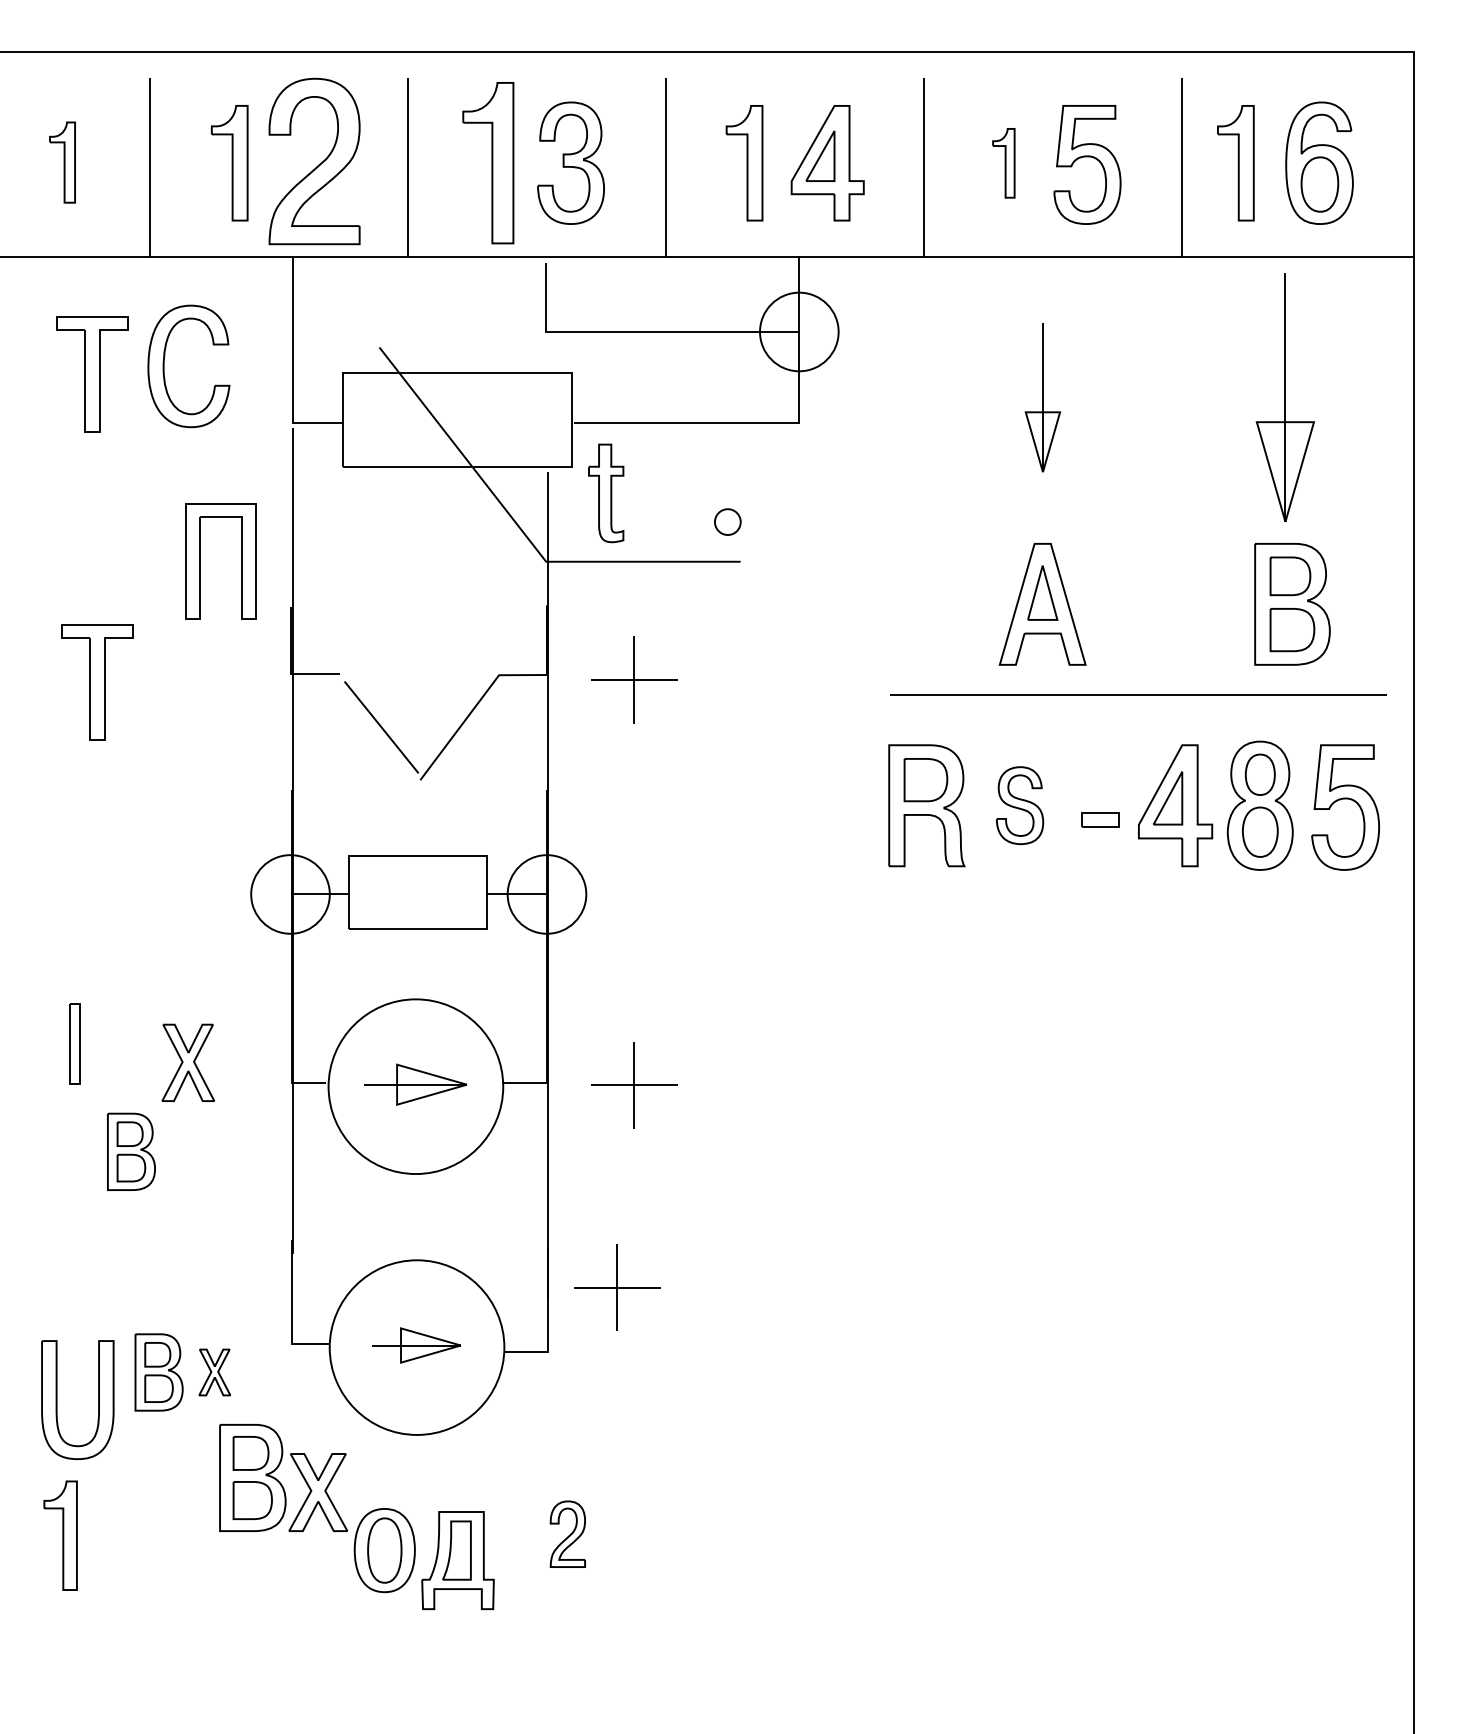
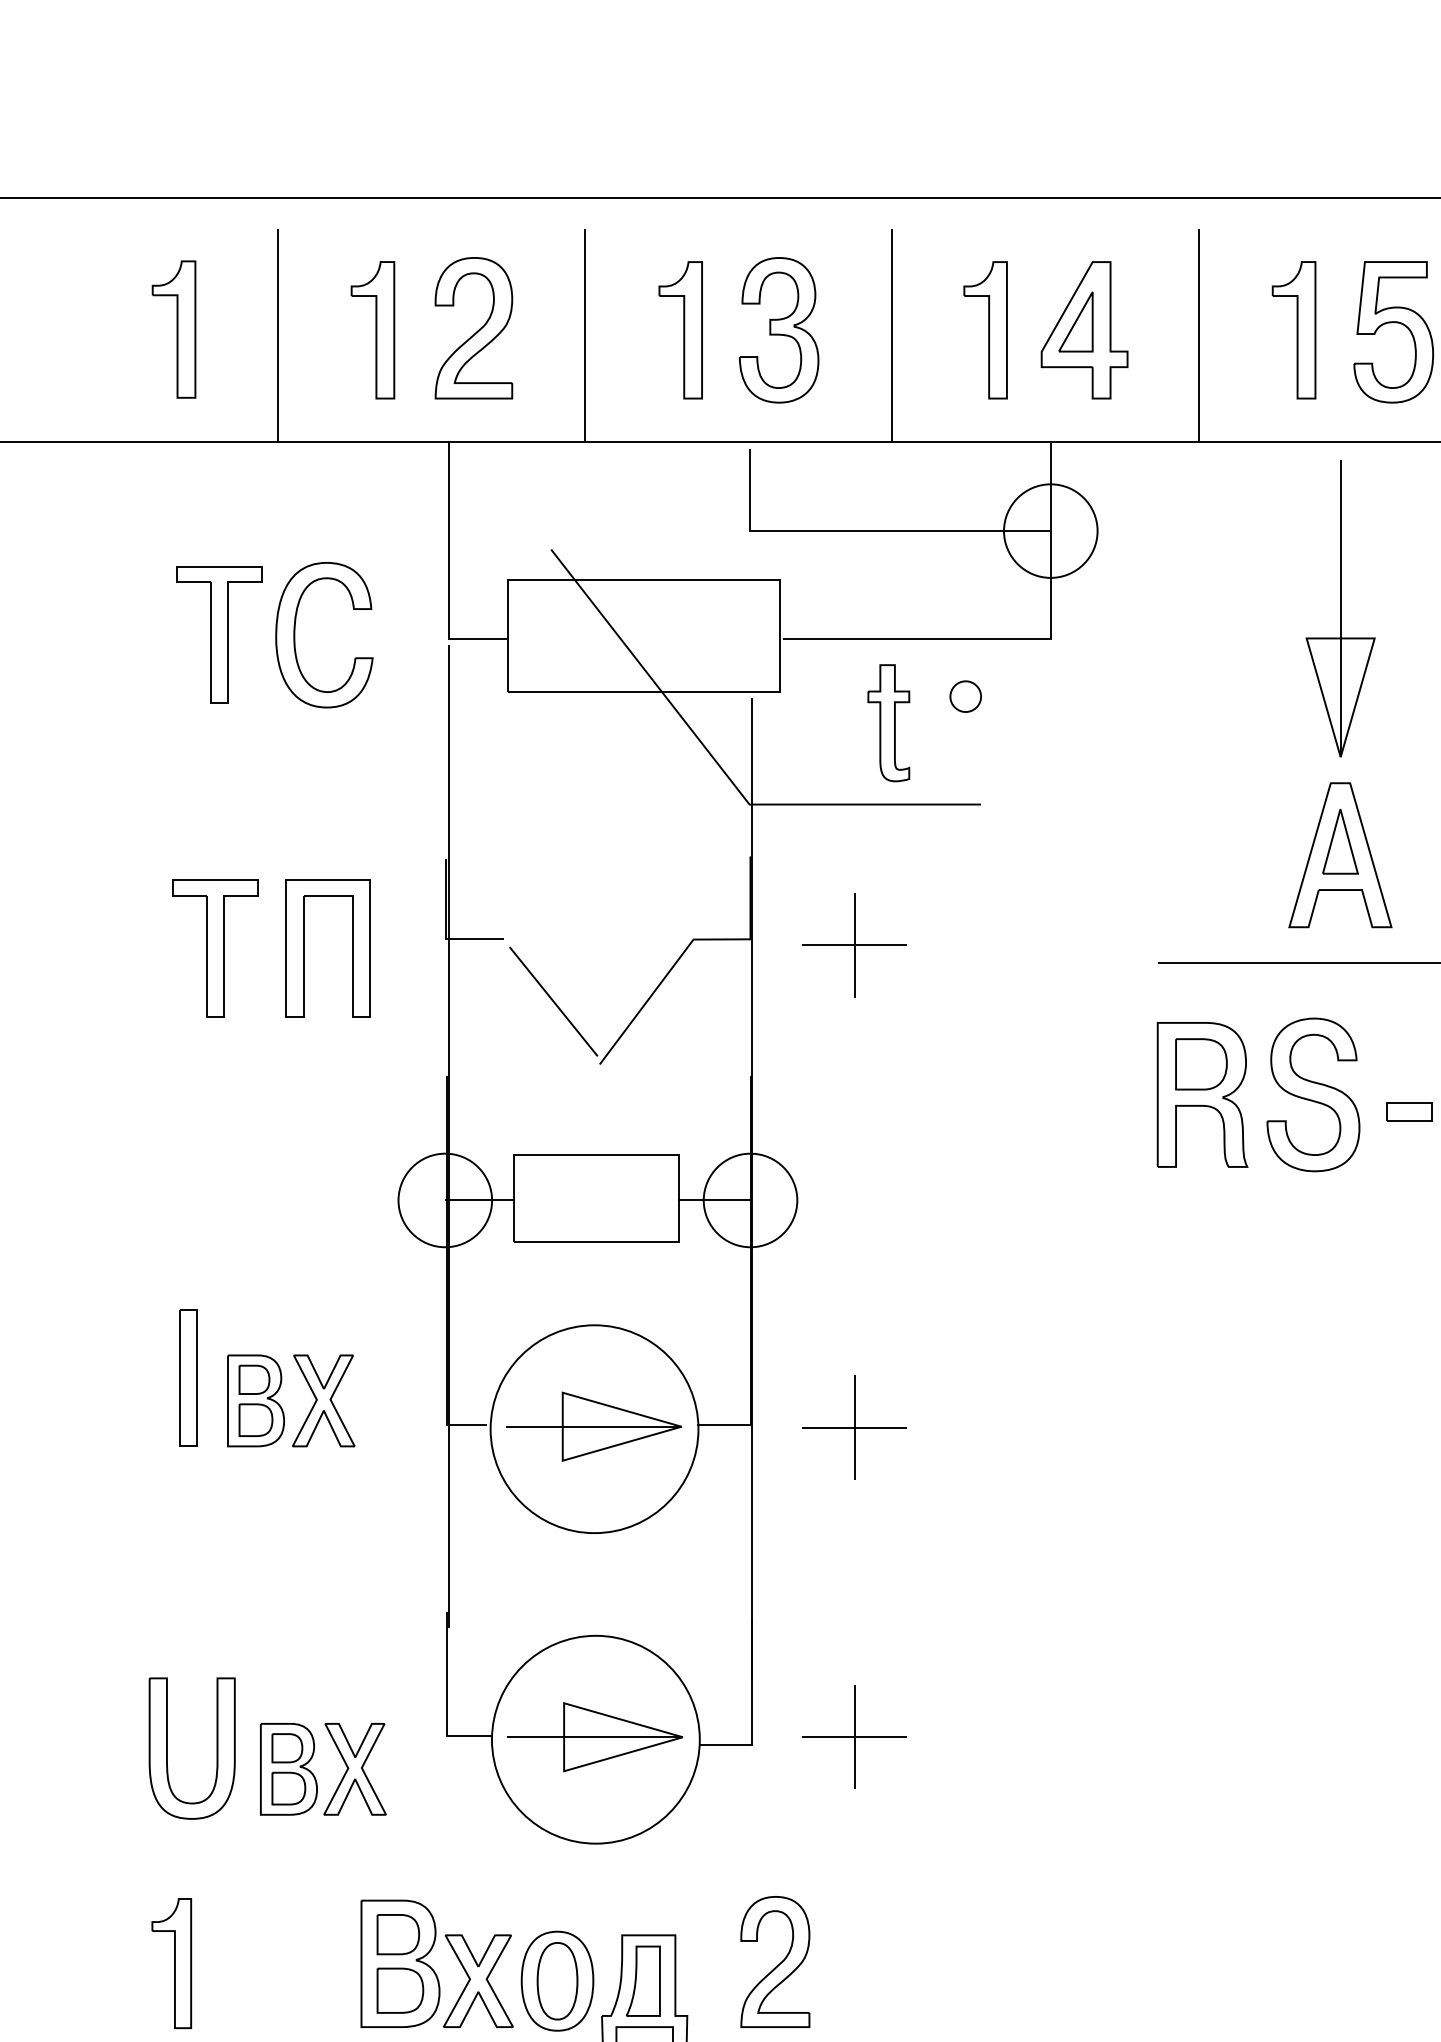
part: (314, 161) -> (473, 328), size x0.71
part: (62, 162) -> (173, 329), size x1.43
part: (488, 163) -> (680, 330), size x0.71
part: (1003, 163) -> (1293, 330), size x1.67
part: (164, 366) -> (295, 635), moved
part: (92, 374) -> (219, 635), moved
part: (1042, 397) -> (1340, 609), size x1.67
part: (606, 493) -> (889, 723), moved
part: (727, 521) -> (965, 695), moved
part: (200, 561) -> (303, 948), moved
part: (1019, 805) -> (1312, 1094), size x1.67
part: (74, 1043) -> (188, 1377), size x1.43
part: (415, 1084) -> (594, 1426), size x1.43
part: (131, 1151) -> (256, 1400), moved
part: (617, 1287) -> (854, 1737), moved
part: (416, 1345) -> (595, 1737), size x1.67
part: (214, 1372) -> (354, 1769), size x1.67
part: (57, 1400) -> (168, 1749), moved
part: (283, 1477) -> (436, 1963), moved
part: (567, 1533) -> (774, 1960), size x1.67

